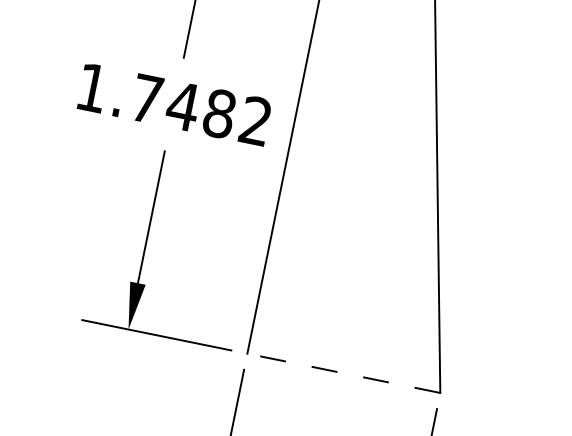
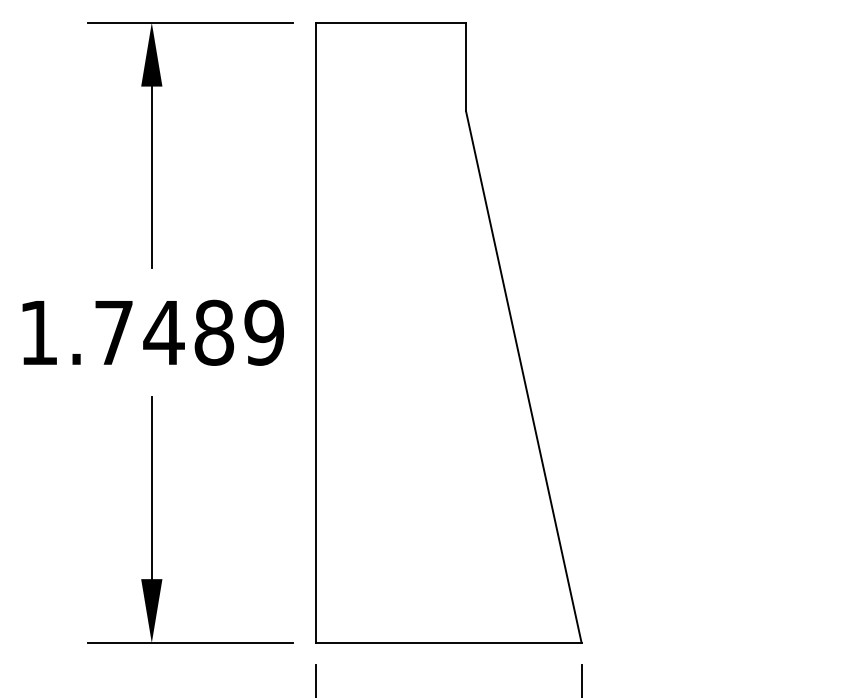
text: (255, 120) -> (263, 332), 1.7482 -> 1.7489
line: (343, 372) -> (448, 642), dashed -> solid

